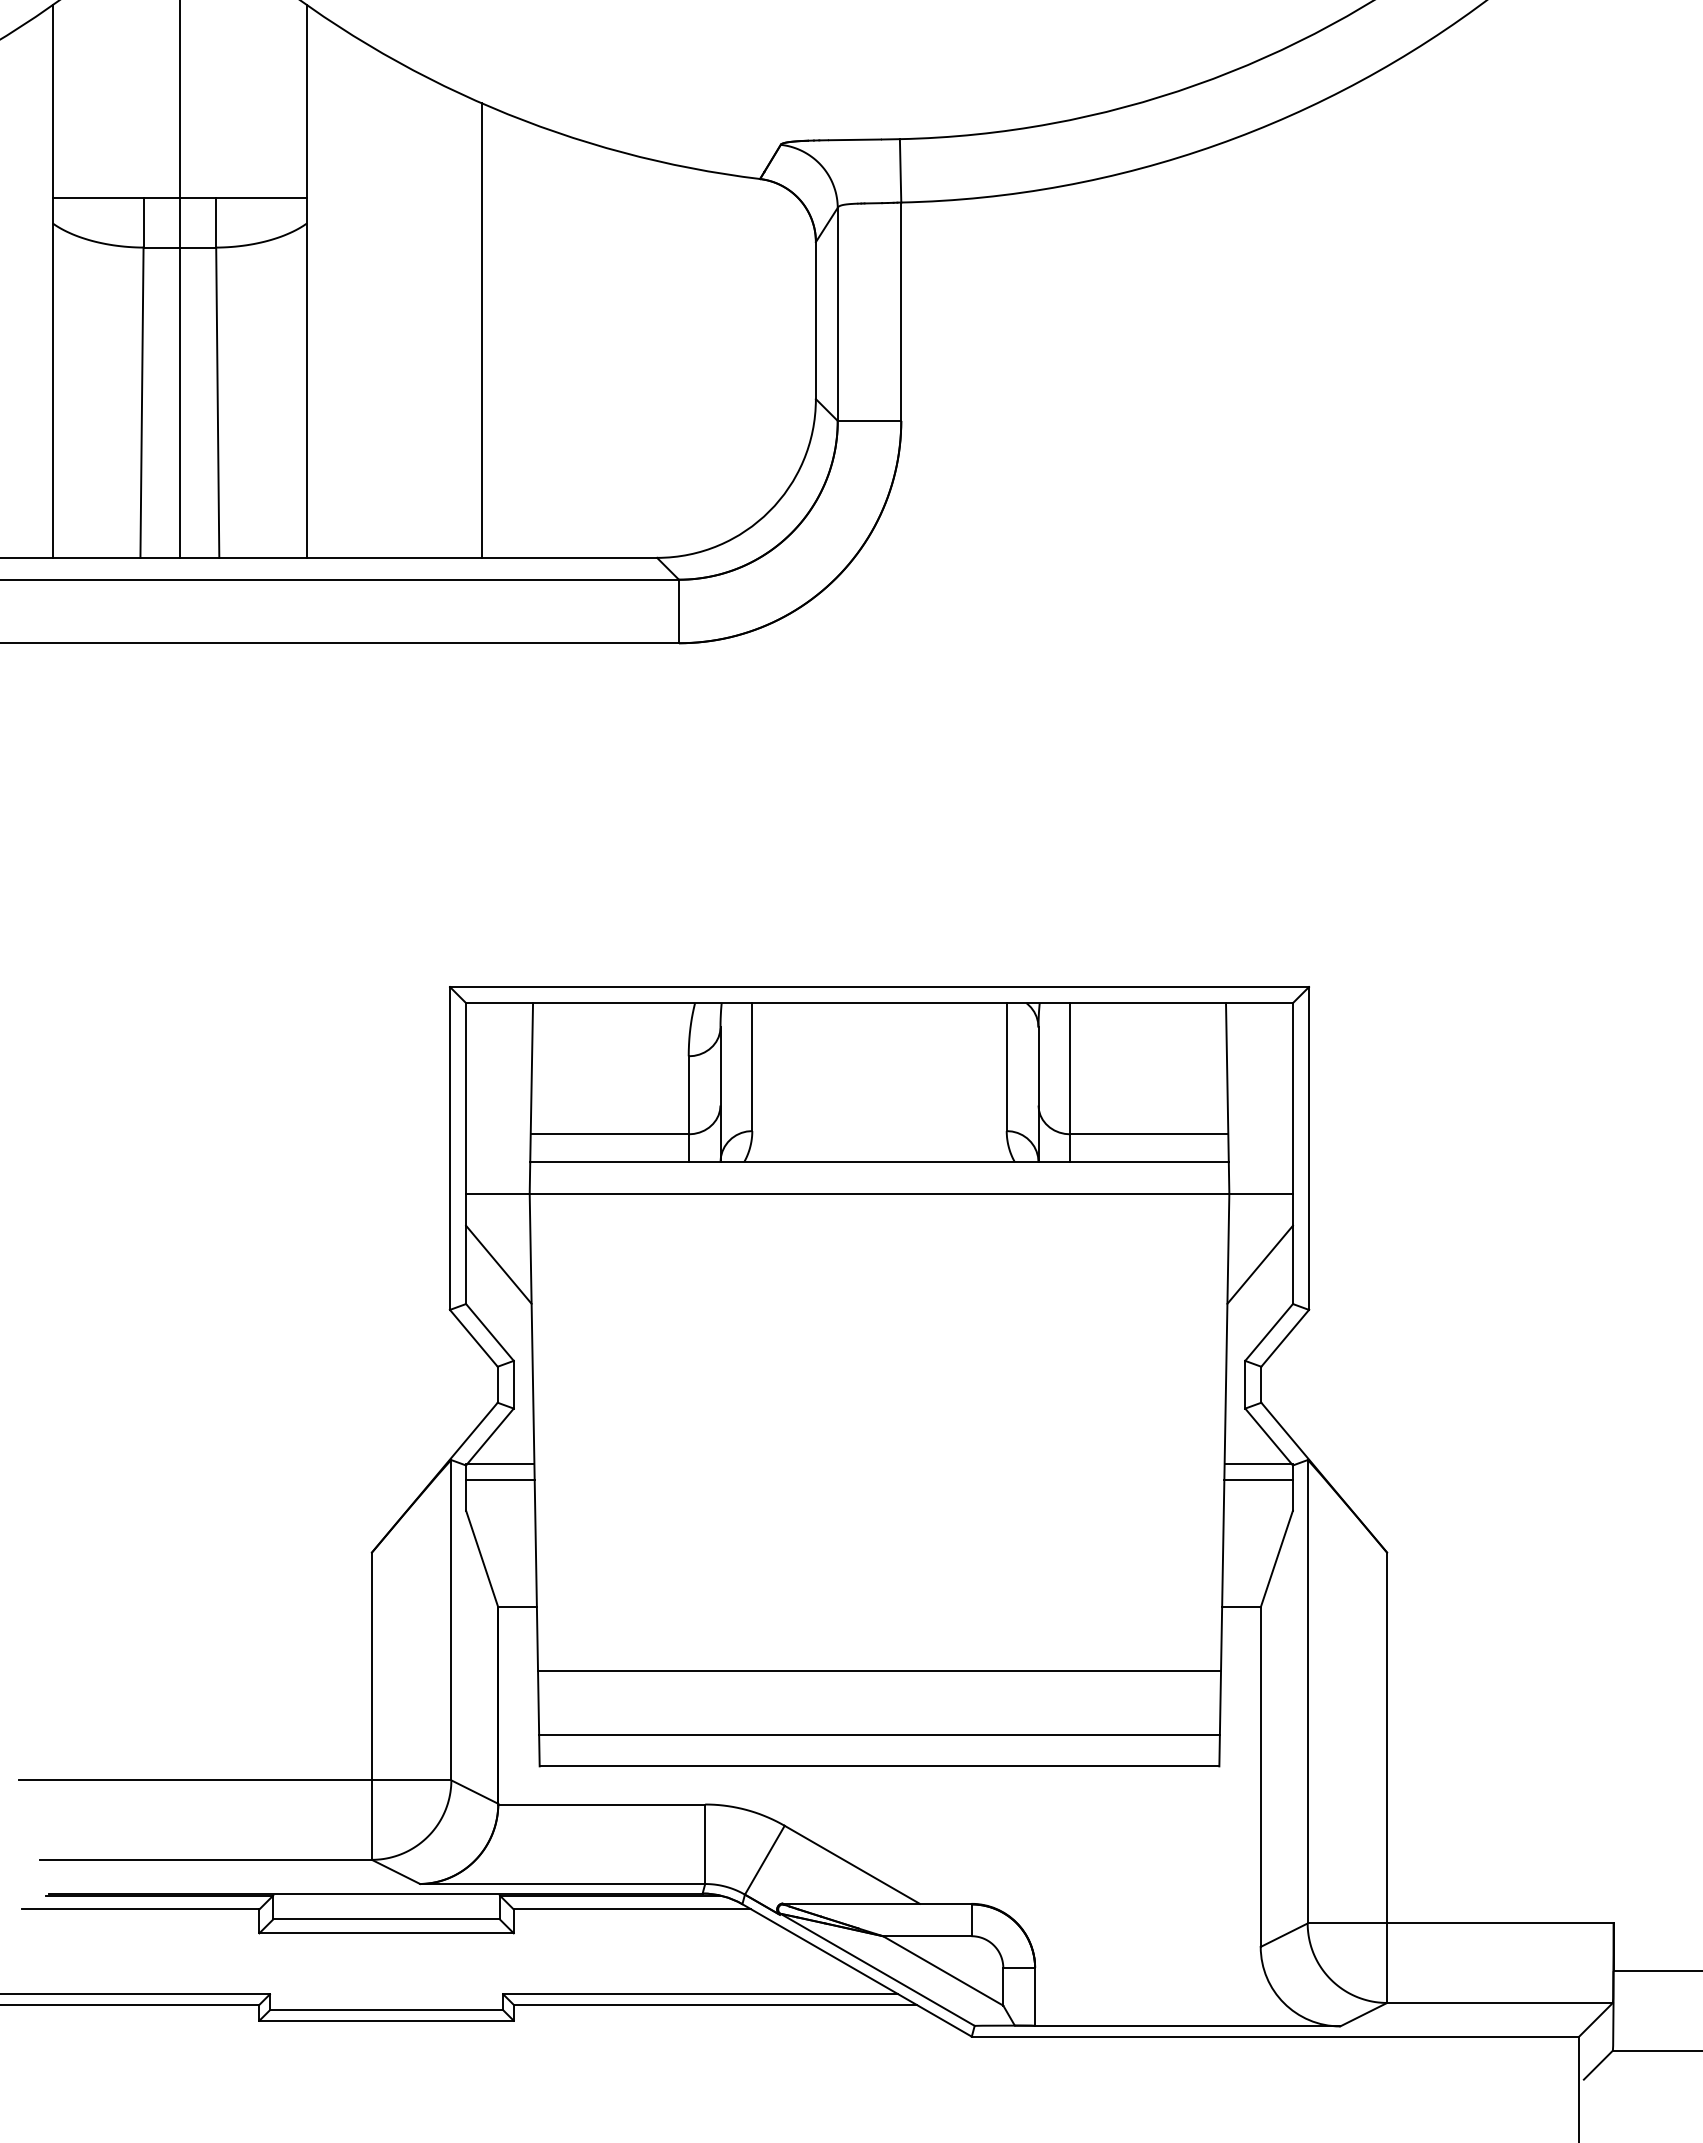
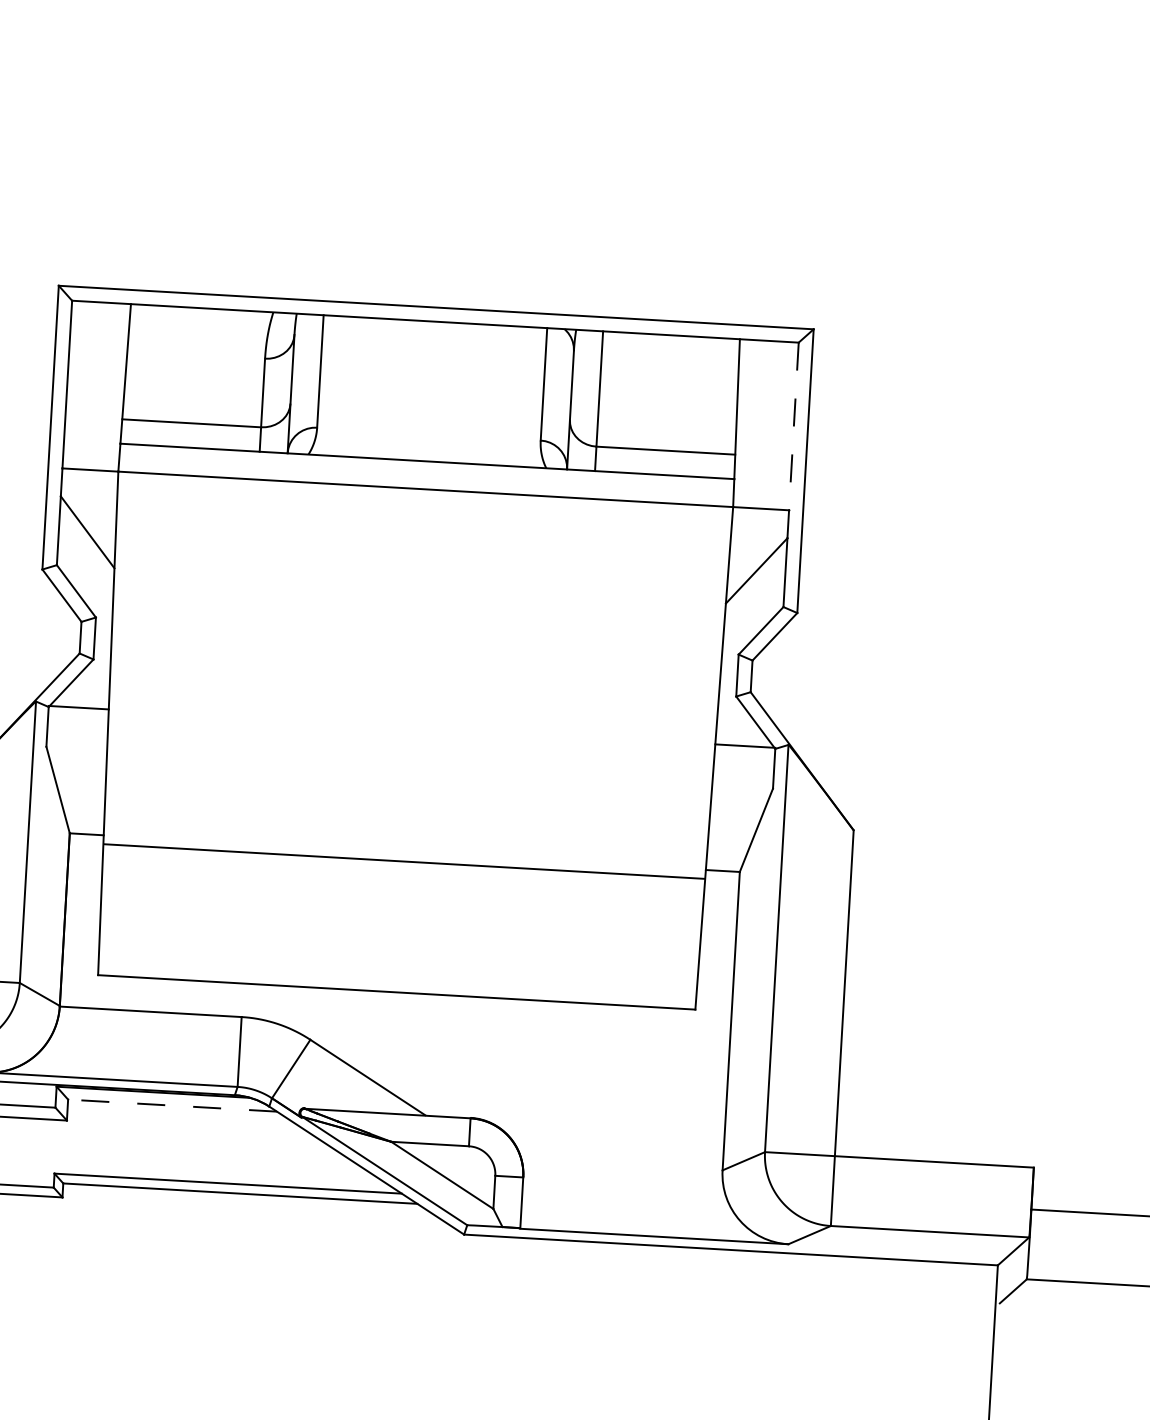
line: (1292, 1099) -> (793, 427), solid -> dashed
line: (500, 1480) -> (78, 721), removed
line: (1258, 1480) -> (744, 760), removed
line: (879, 1671) -> (404, 861), moved
line: (879, 1734) -> (398, 964), removed
line: (632, 1909) -> (172, 1105), solid -> dashed

